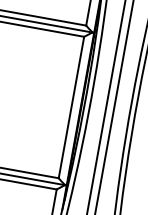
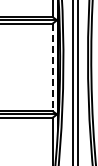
line: (71, 107) -> (52, 67), solid -> dashed

